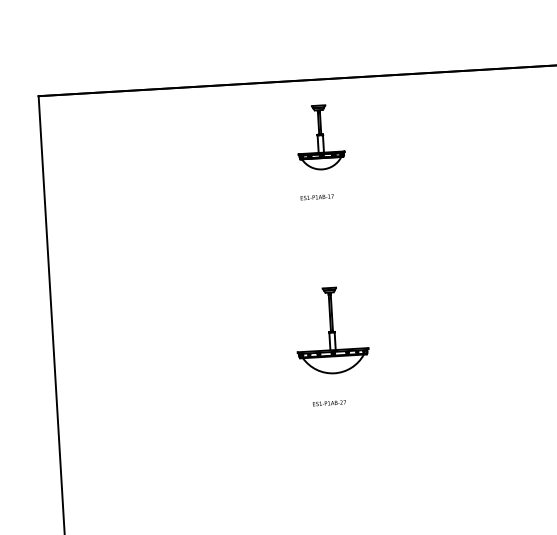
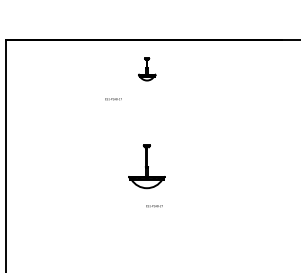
part: (321, 138) -> (147, 69), size x0.7
text: (317, 197) -> (113, 99), moved
text: (329, 404) -> (154, 206), moved

